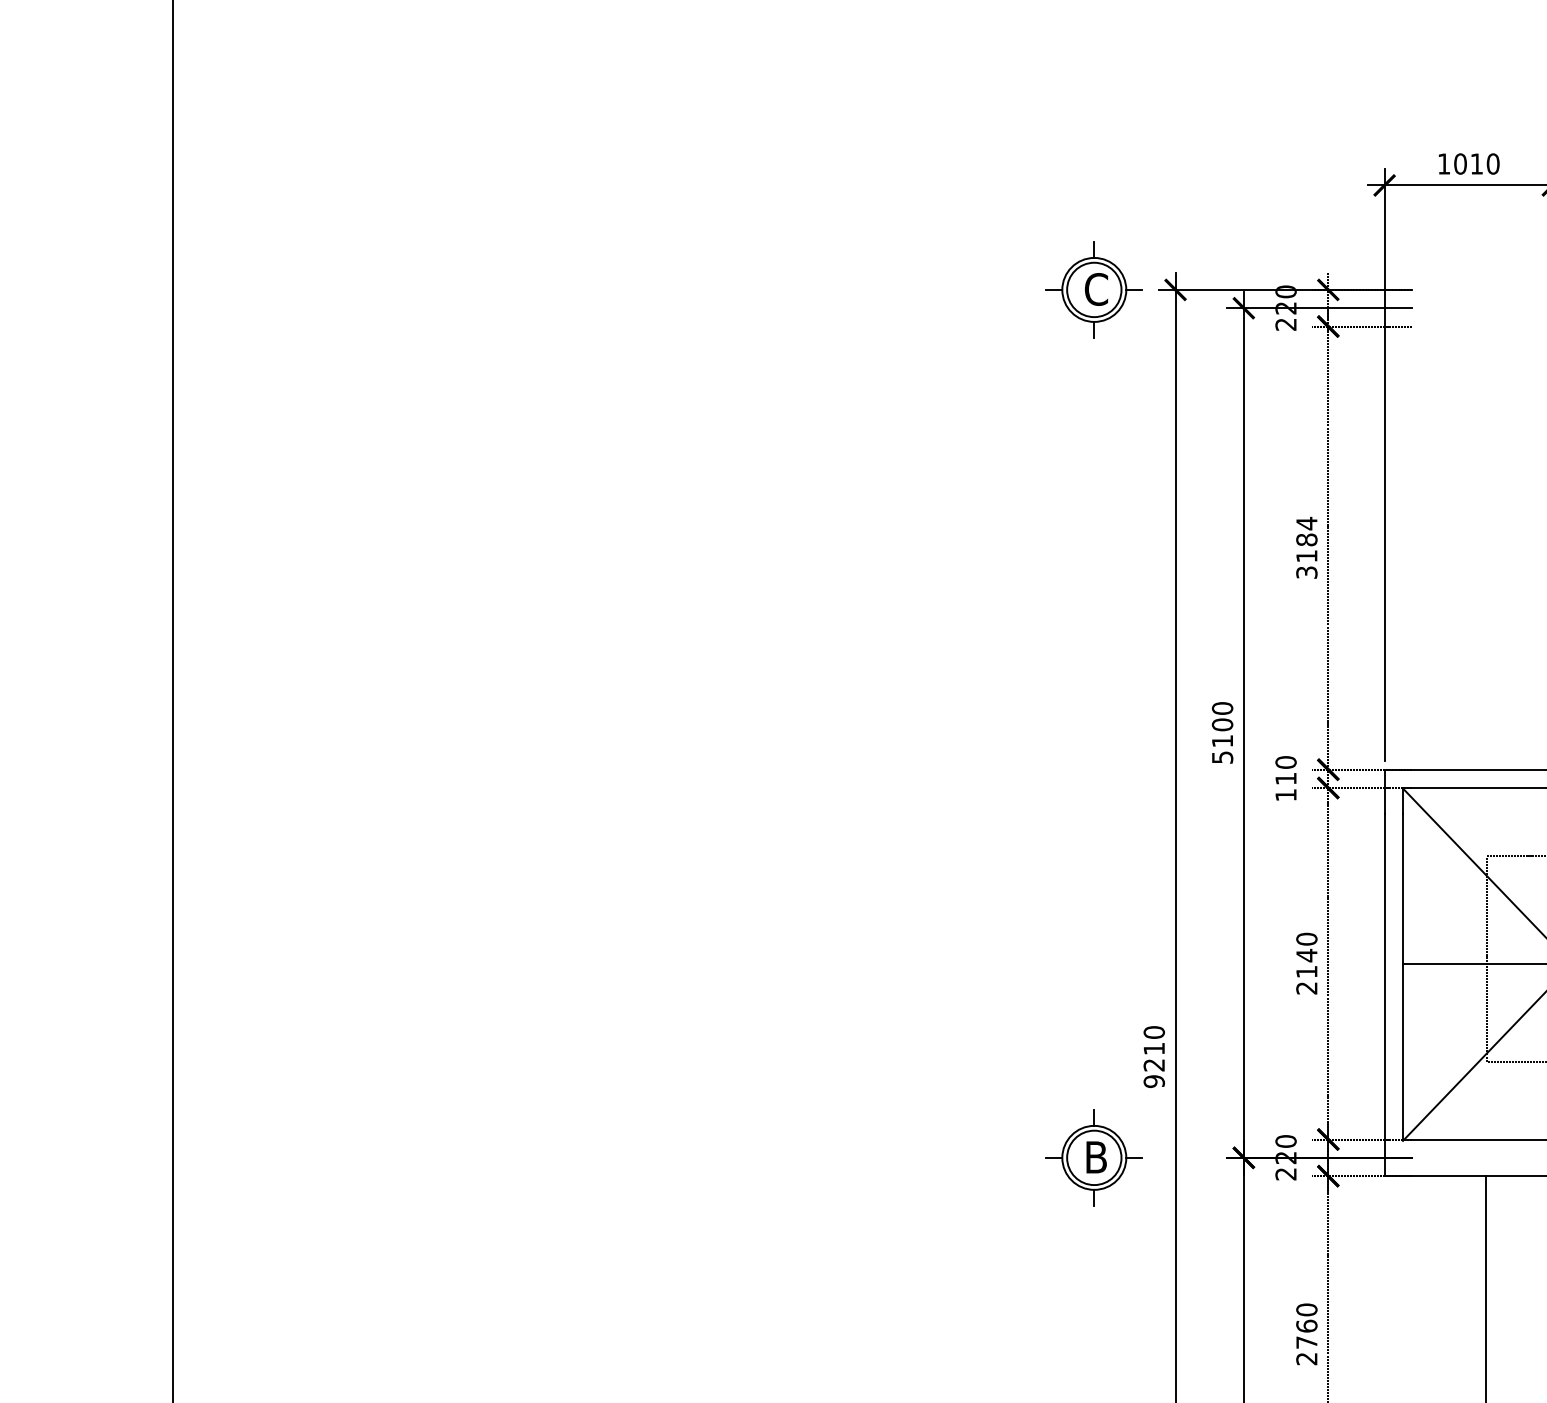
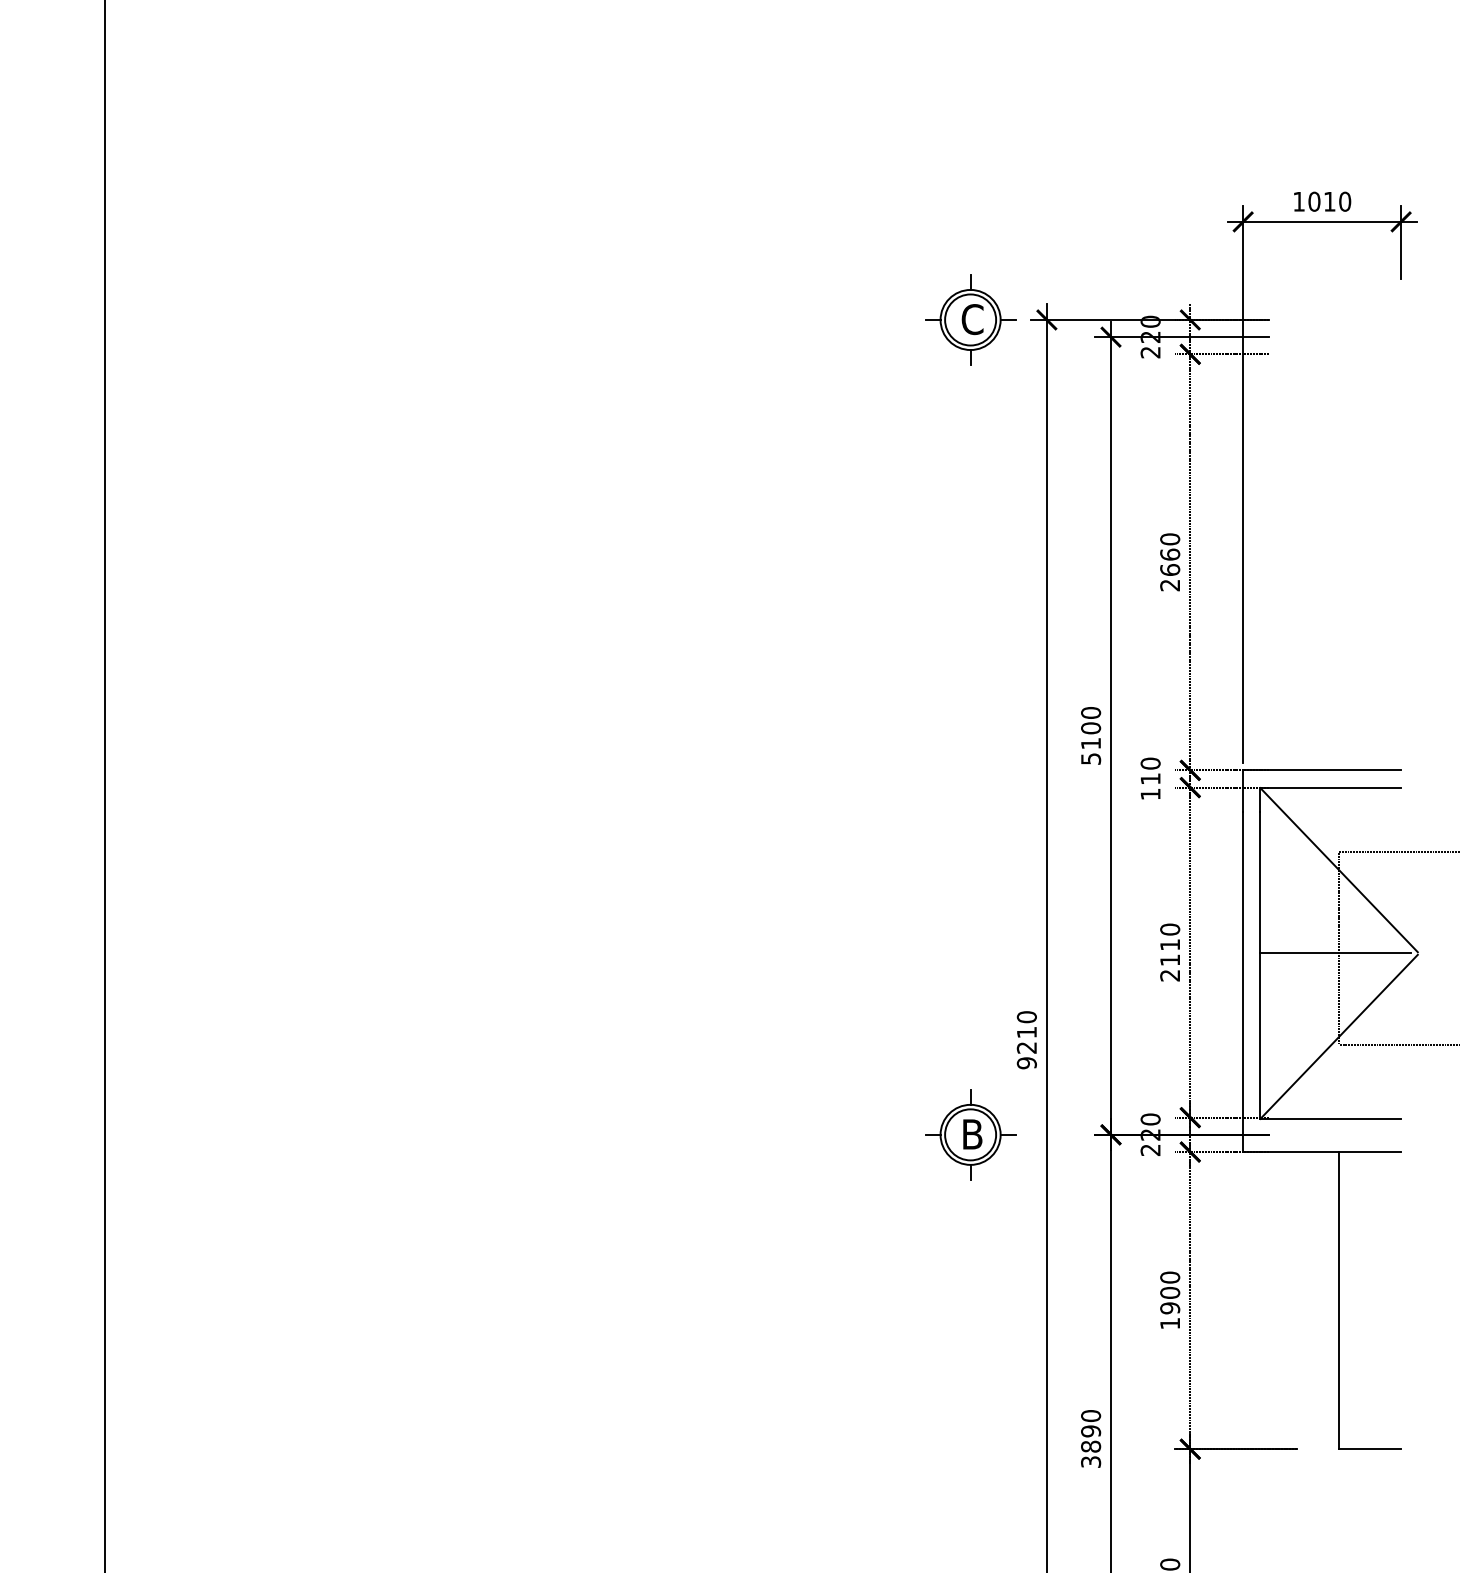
text: (1307, 548) -> (1170, 562), 3184 -> 2660
text: (1306, 955) -> (1169, 944), 2140 -> 2110
text: (1307, 1341) -> (1170, 1307), 2760 -> 1900

